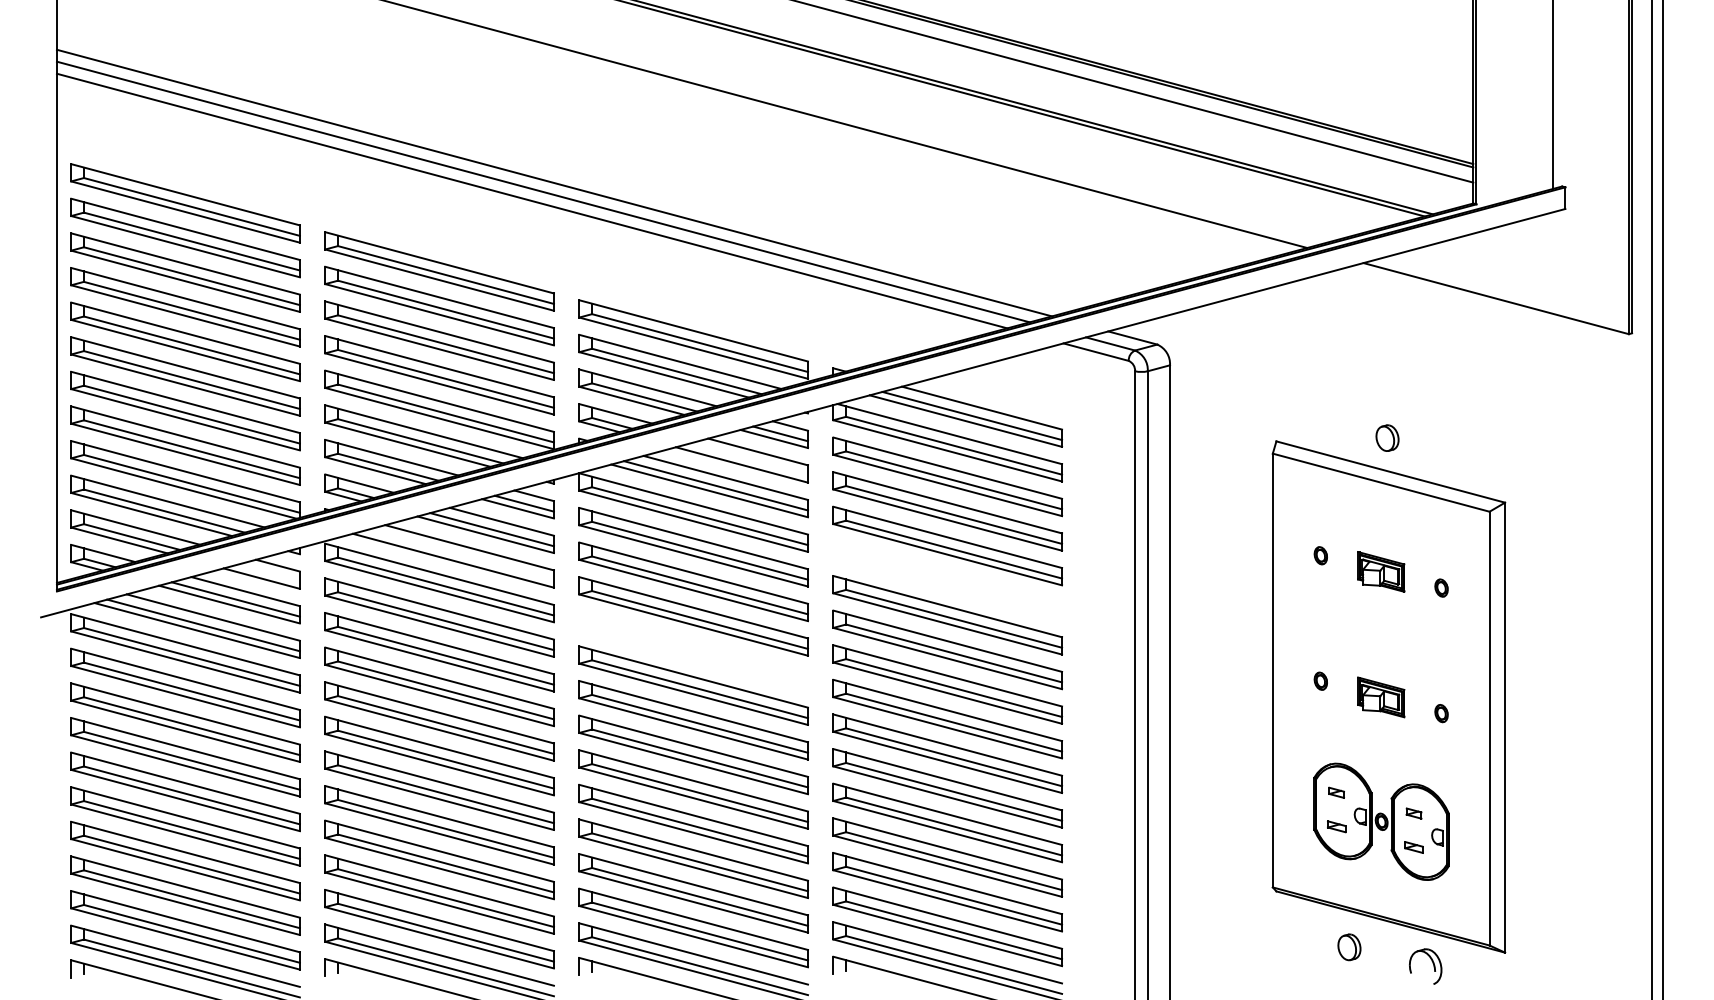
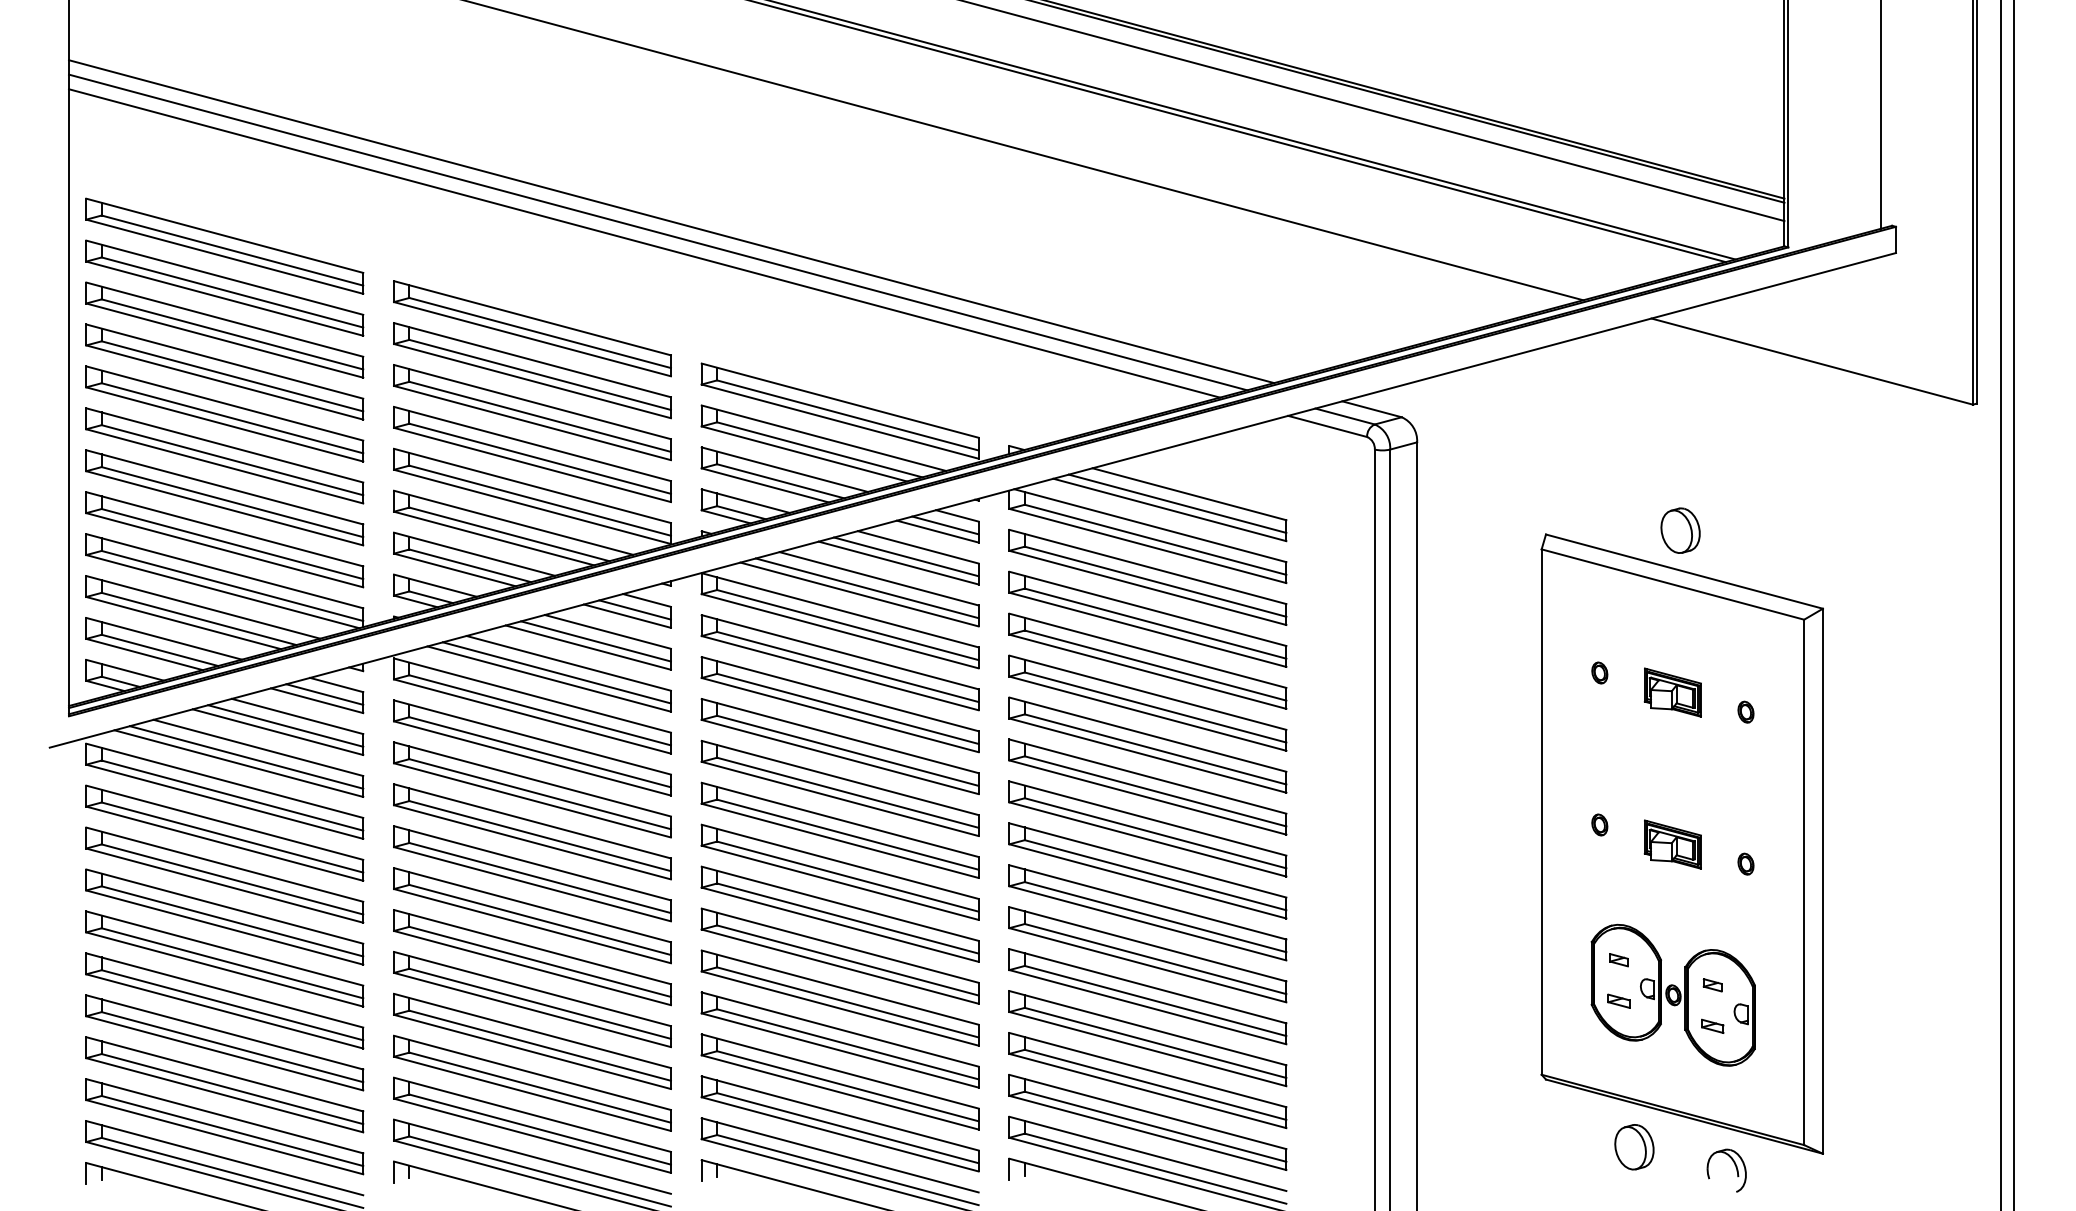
part: (1387, 437) -> (1680, 529), size x1.43
line: (748, 459) -> (906, 556), added
line: (459, 555) -> (556, 672), added
line: (267, 573) -> (323, 694), added
part: (947, 580) -> (1147, 703), added
part: (693, 650) -> (839, 787), added
part: (1349, 947) -> (1634, 1147), size x1.43

